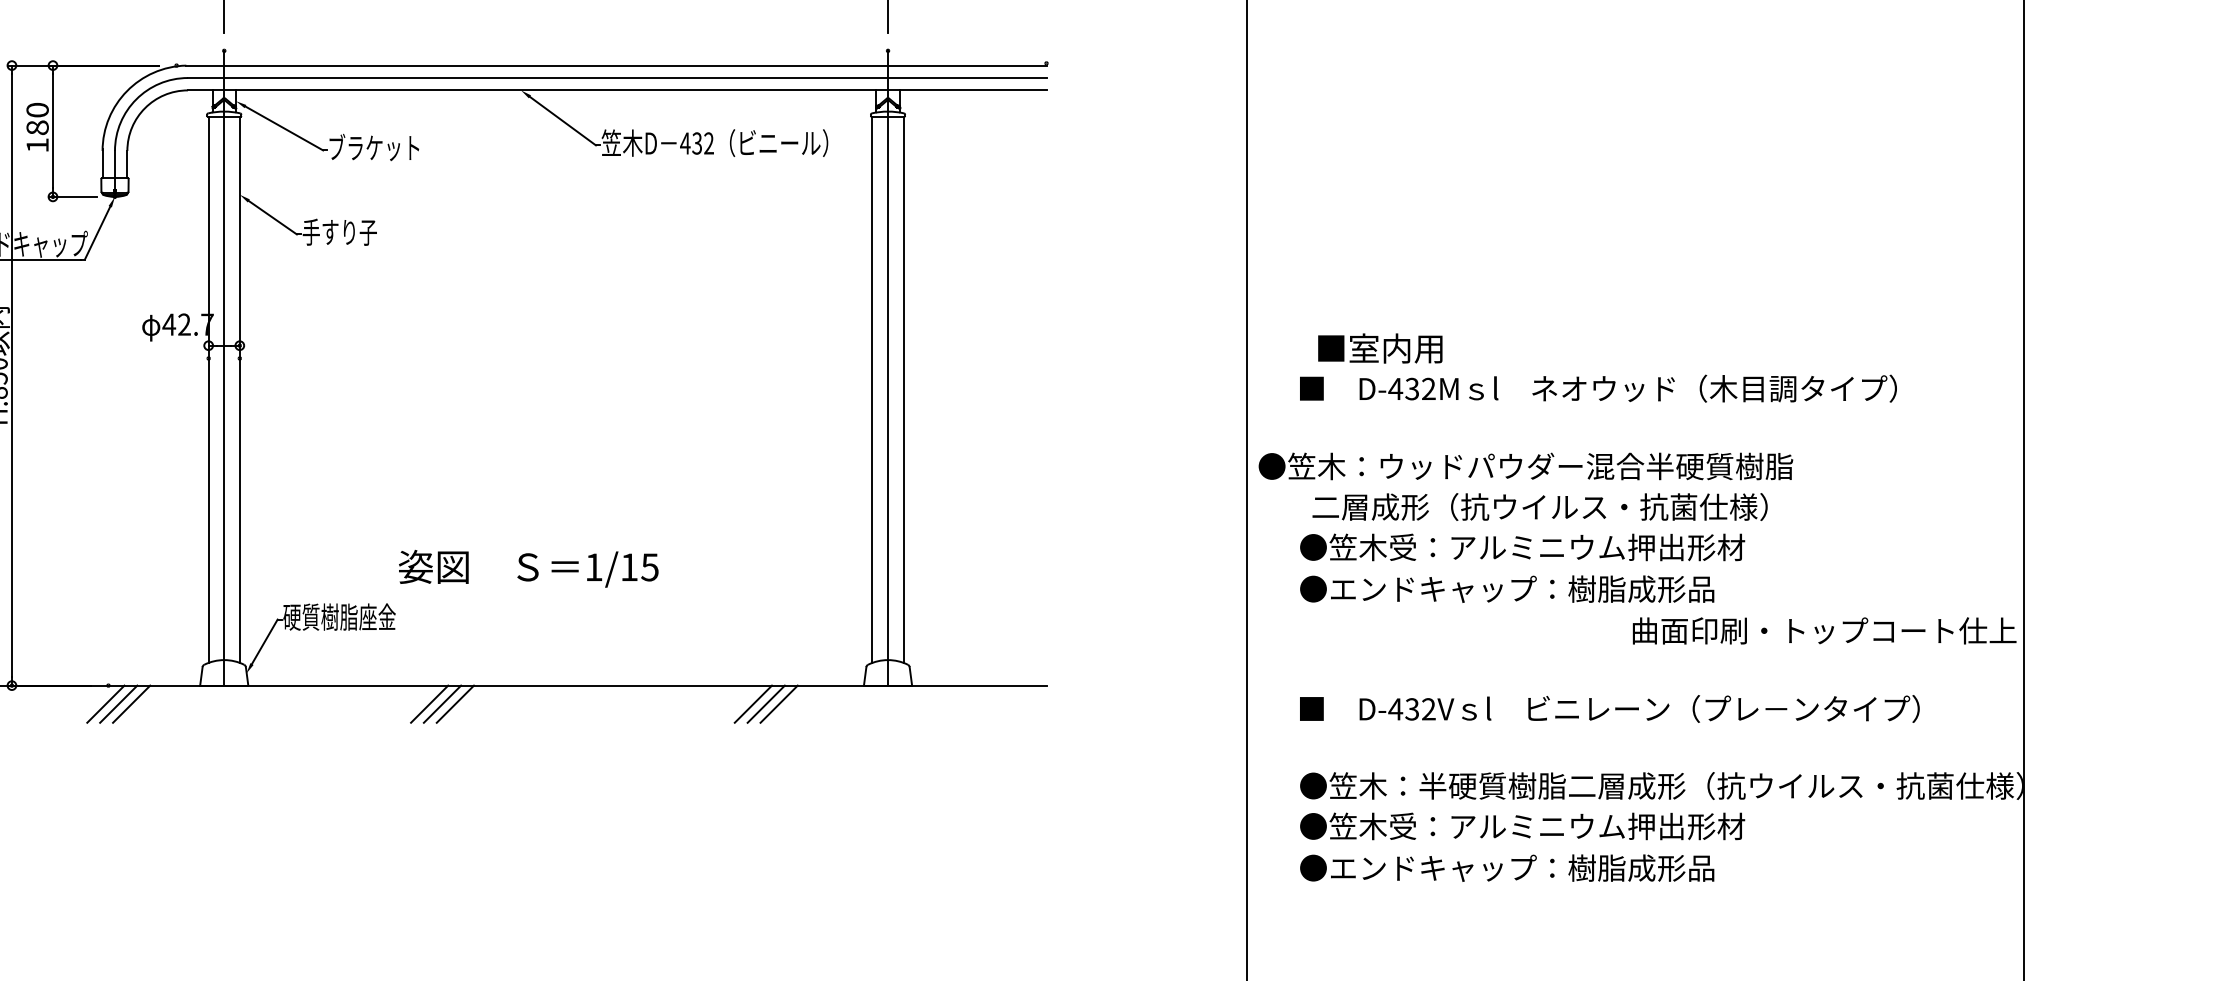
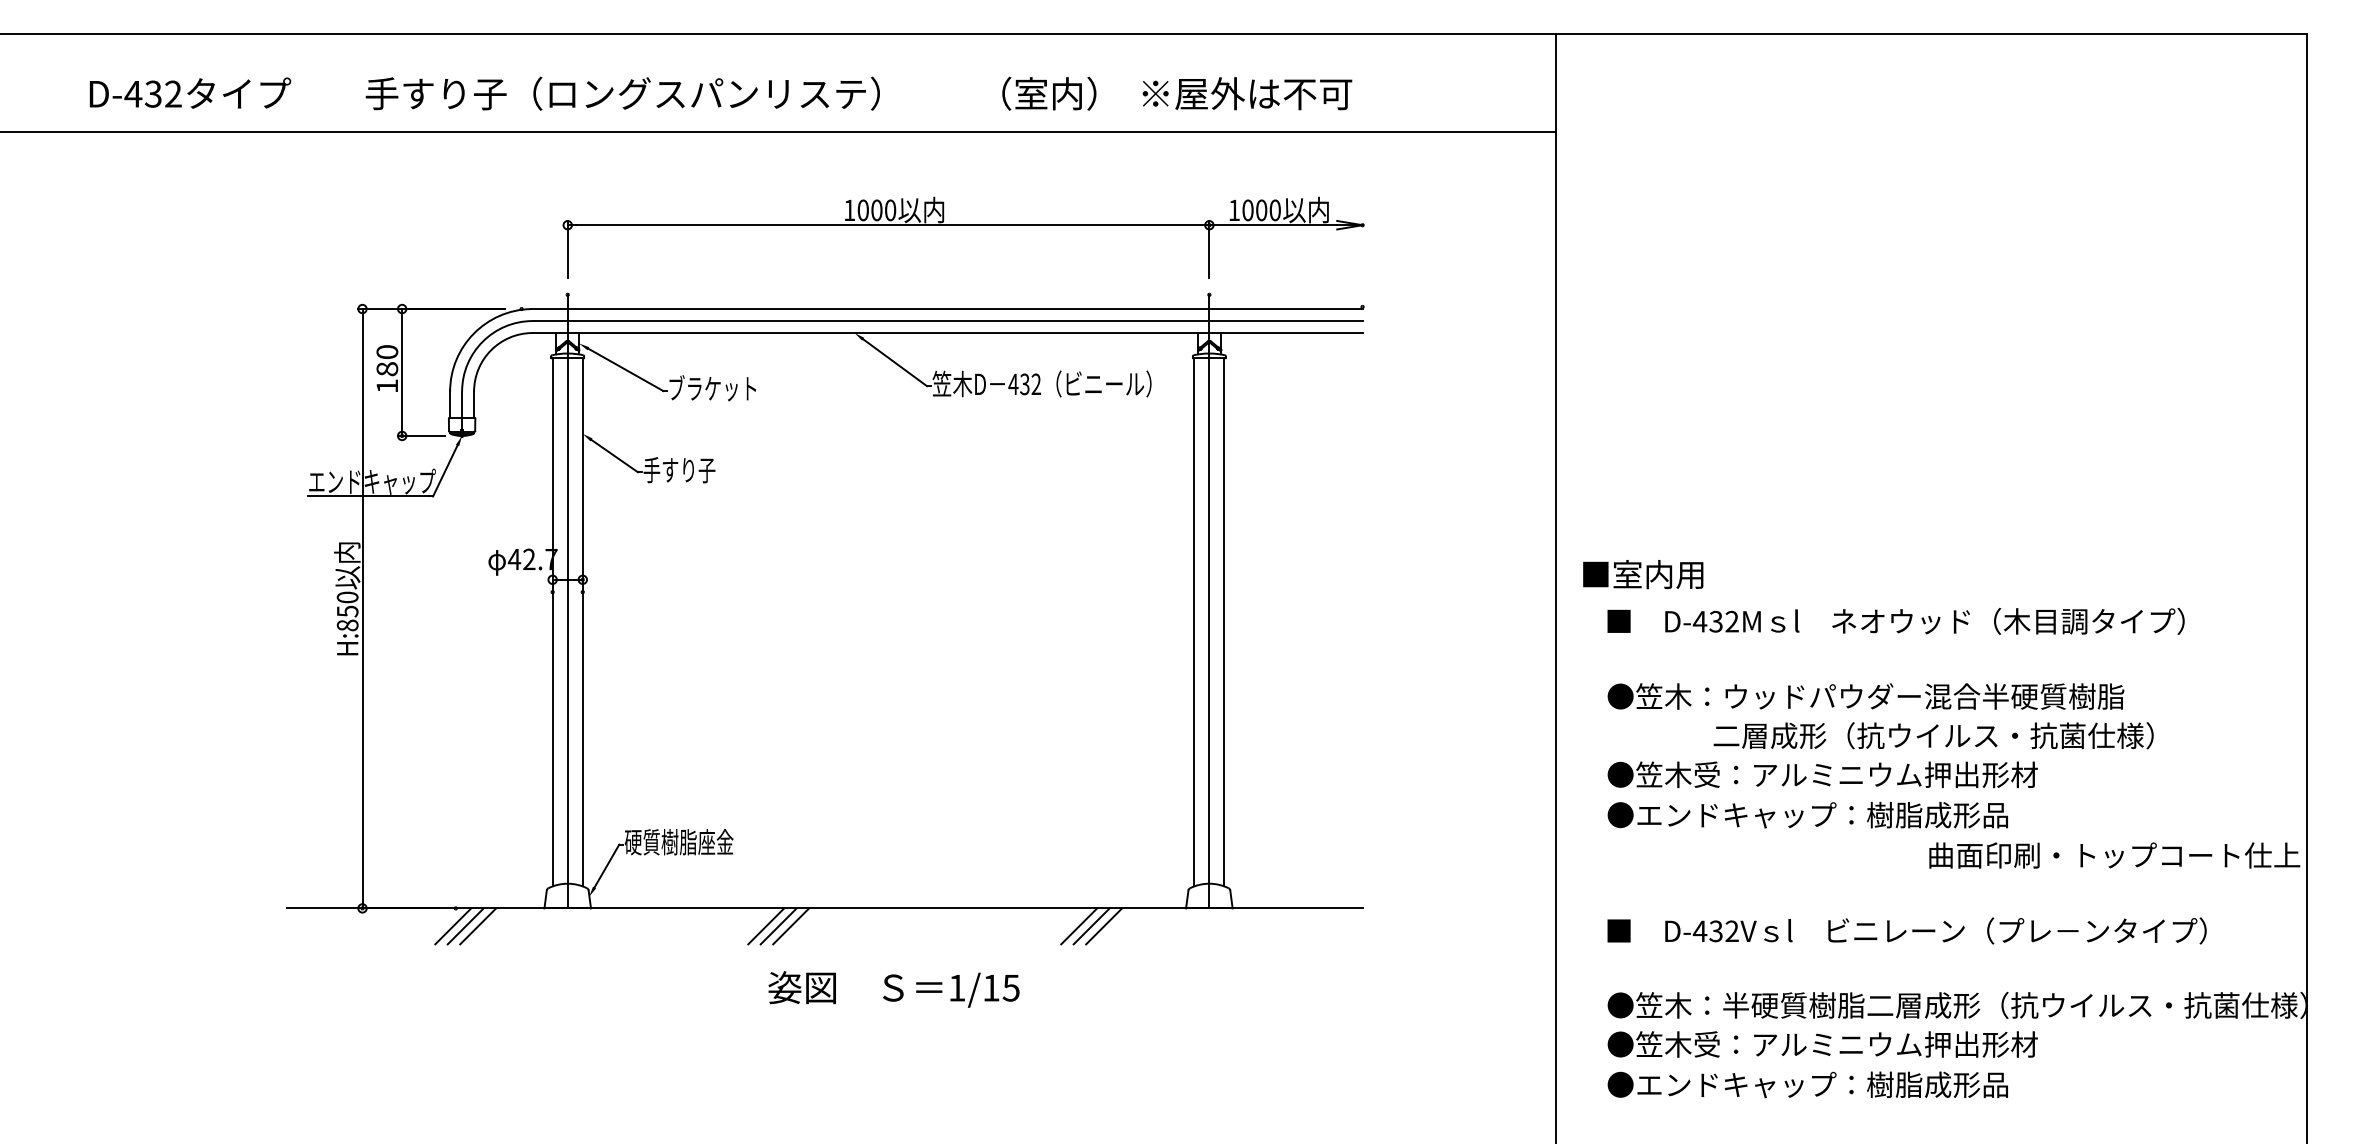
text: (1380, 348) -> (1643, 574), moved
text: (1525, 466) -> (1865, 696), moved
text: (1539, 506) -> (1933, 735), moved
text: (528, 568) -> (893, 989), moved

